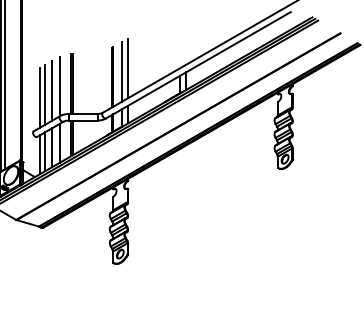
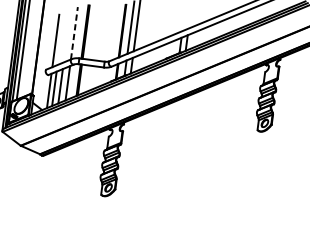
line: (59, 86) -> (74, 33), solid -> dashed
line: (51, 90) -> (66, 35), removed
line: (45, 94) -> (61, 38), removed

